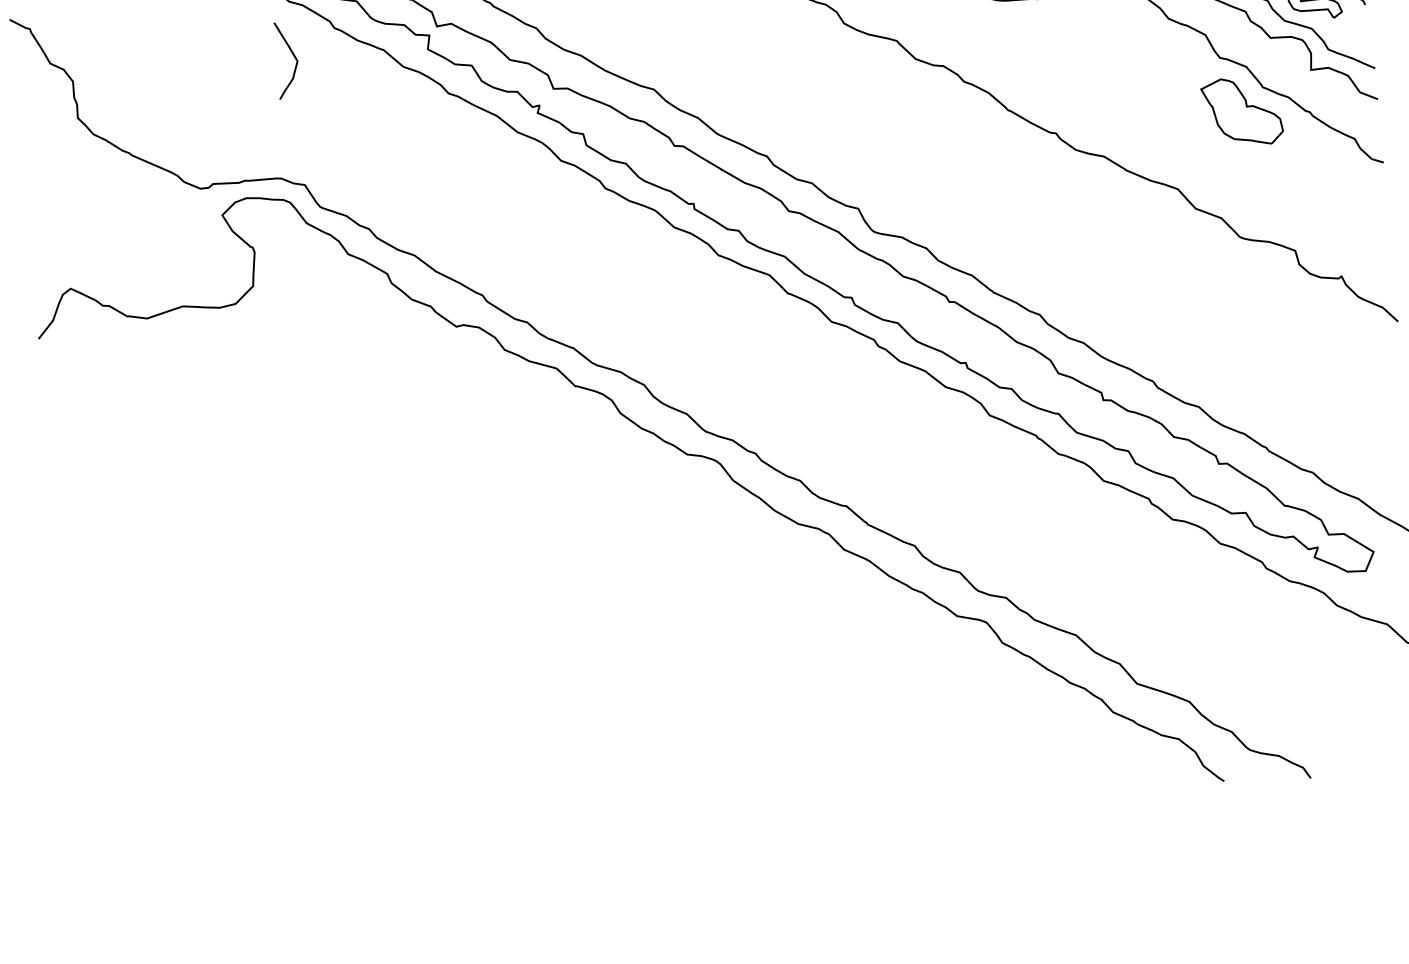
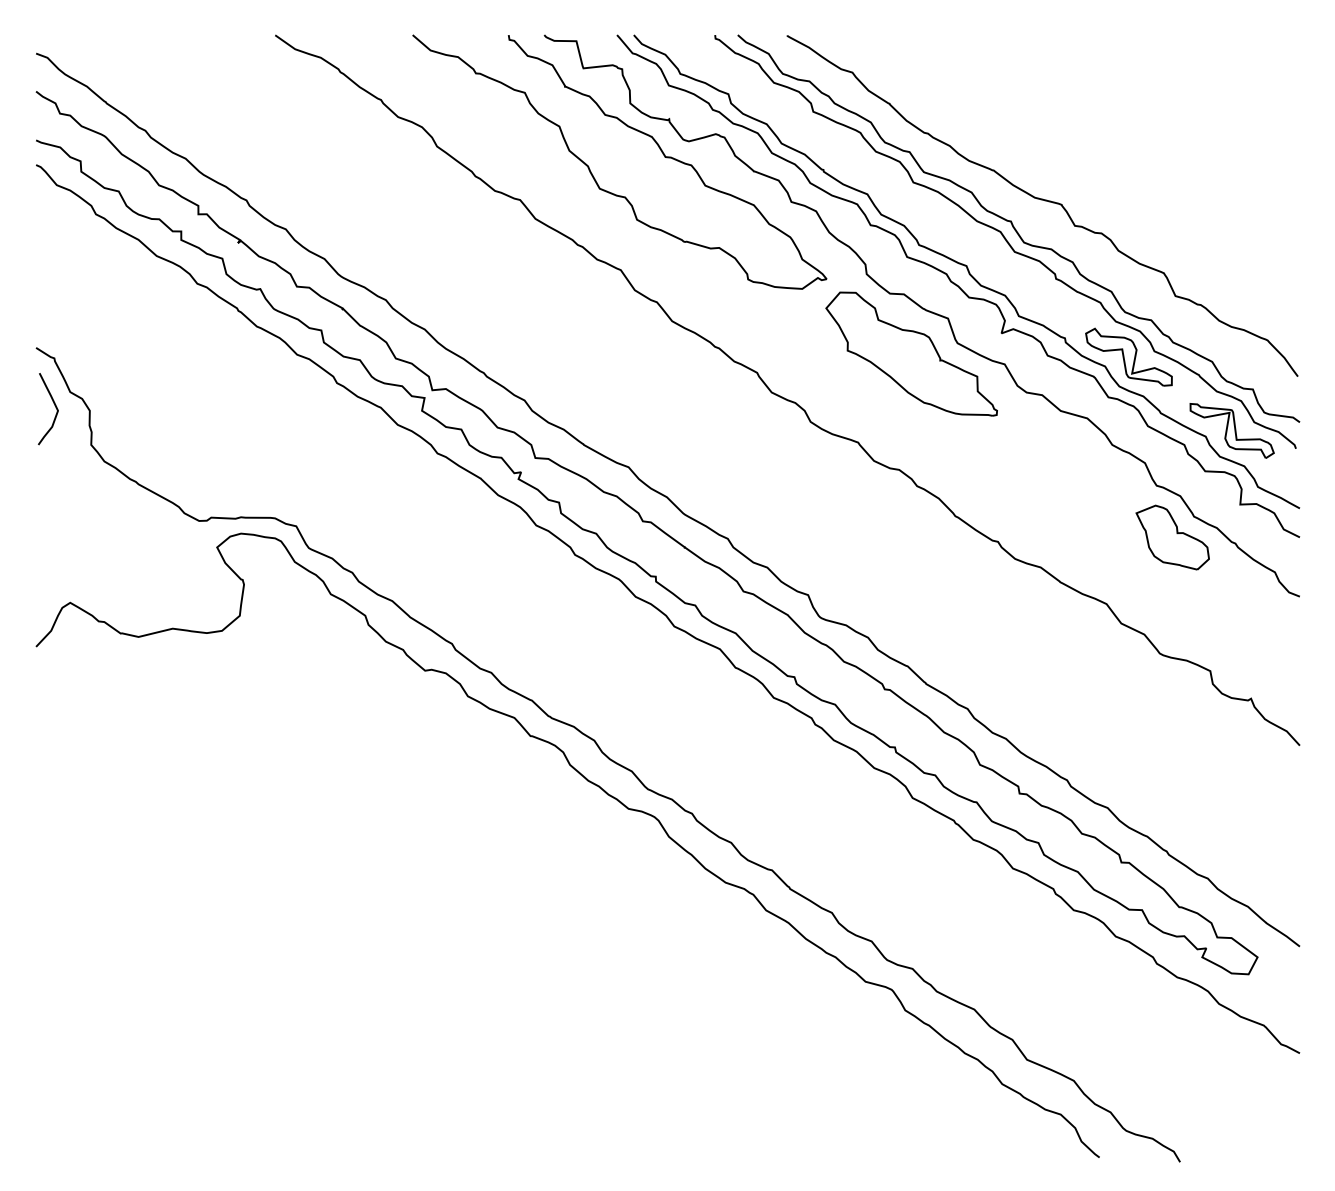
curve: (293, 55) -> (54, 405), moved

